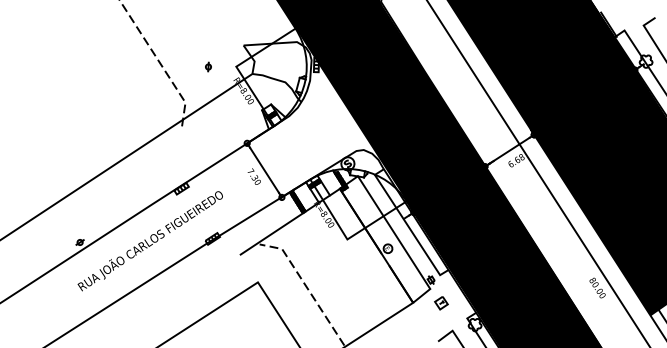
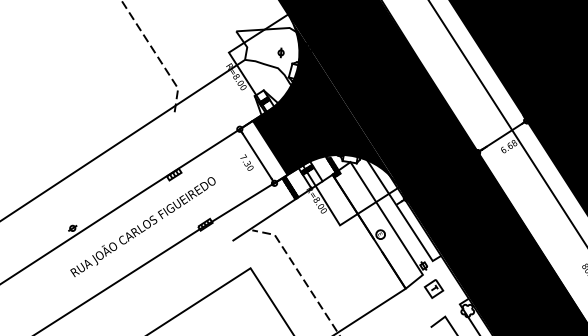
part: (208, 66) -> (281, 52), moved
fill: (332, 114) -> (325, 100), added
part: (441, 303) -> (434, 289), size x1.43

